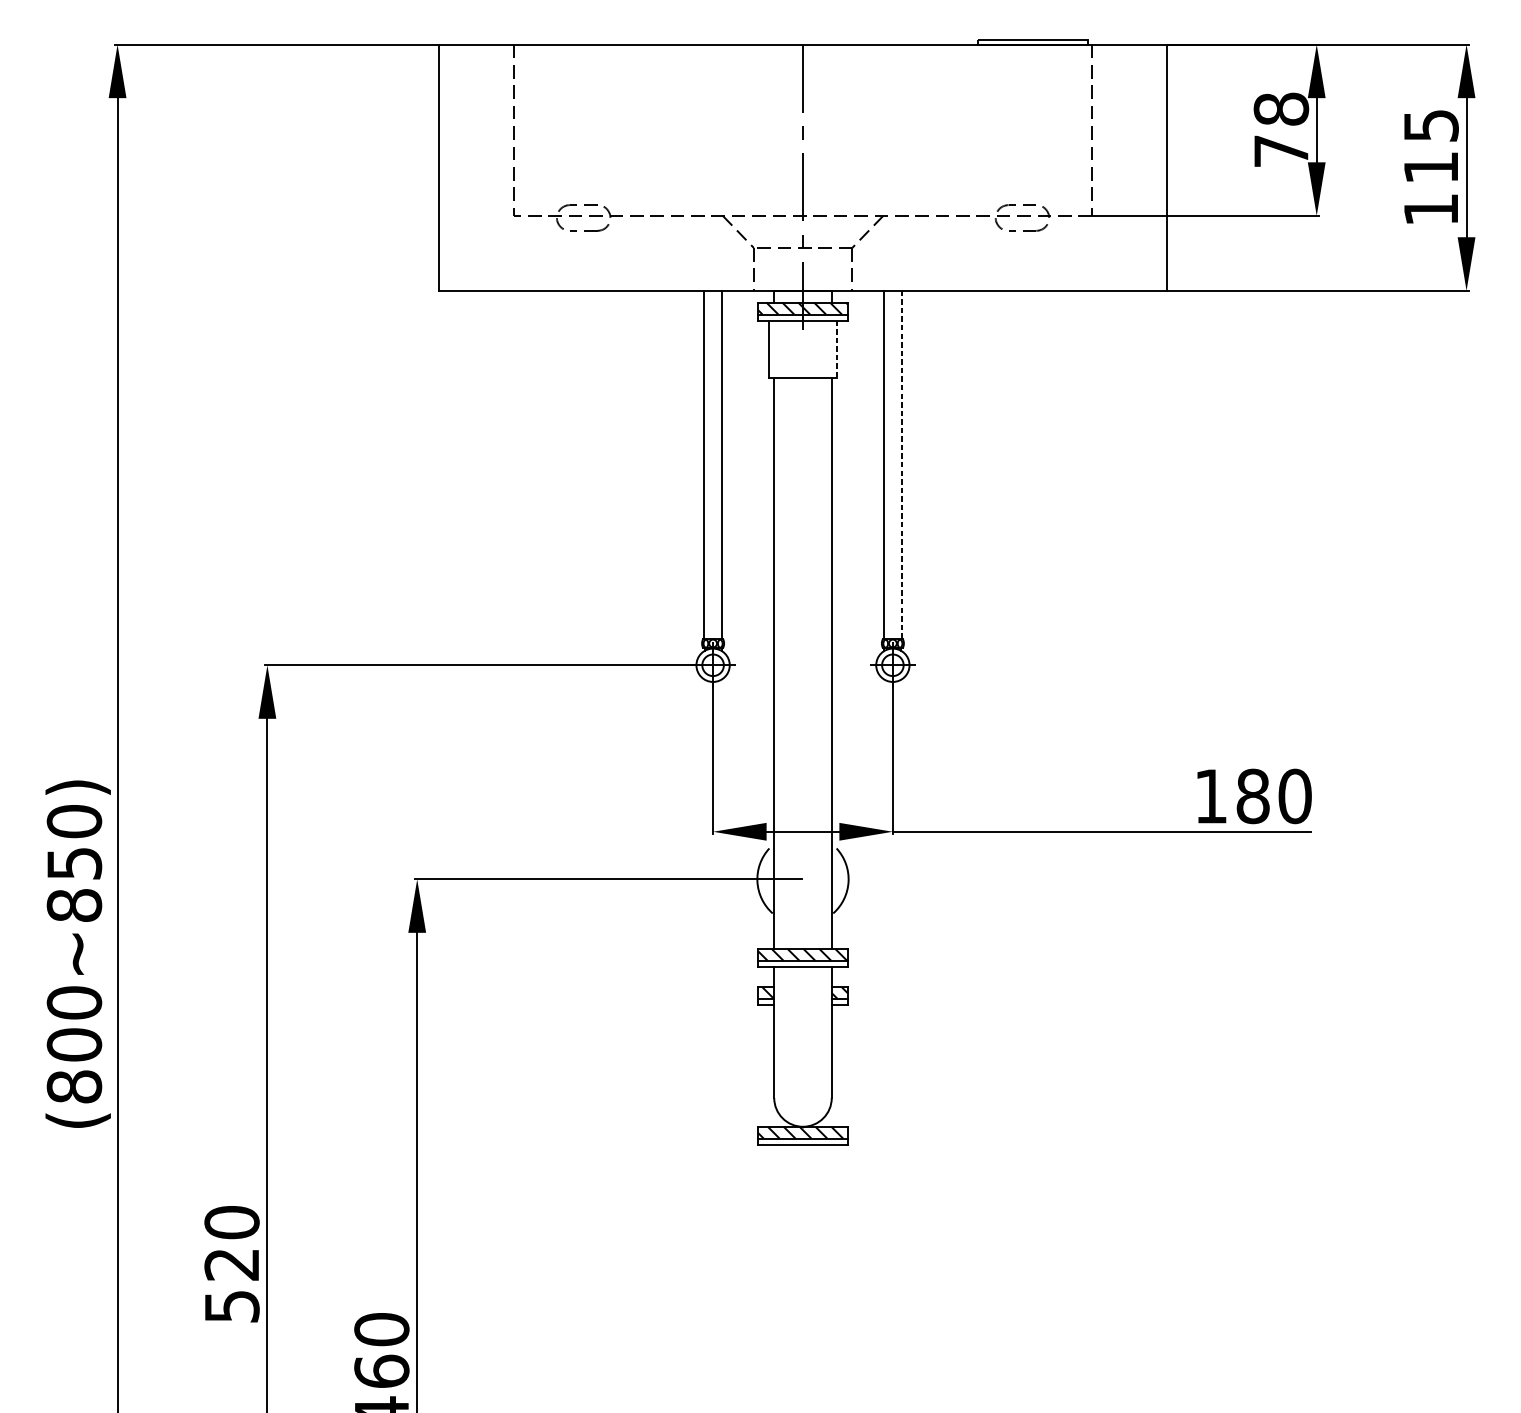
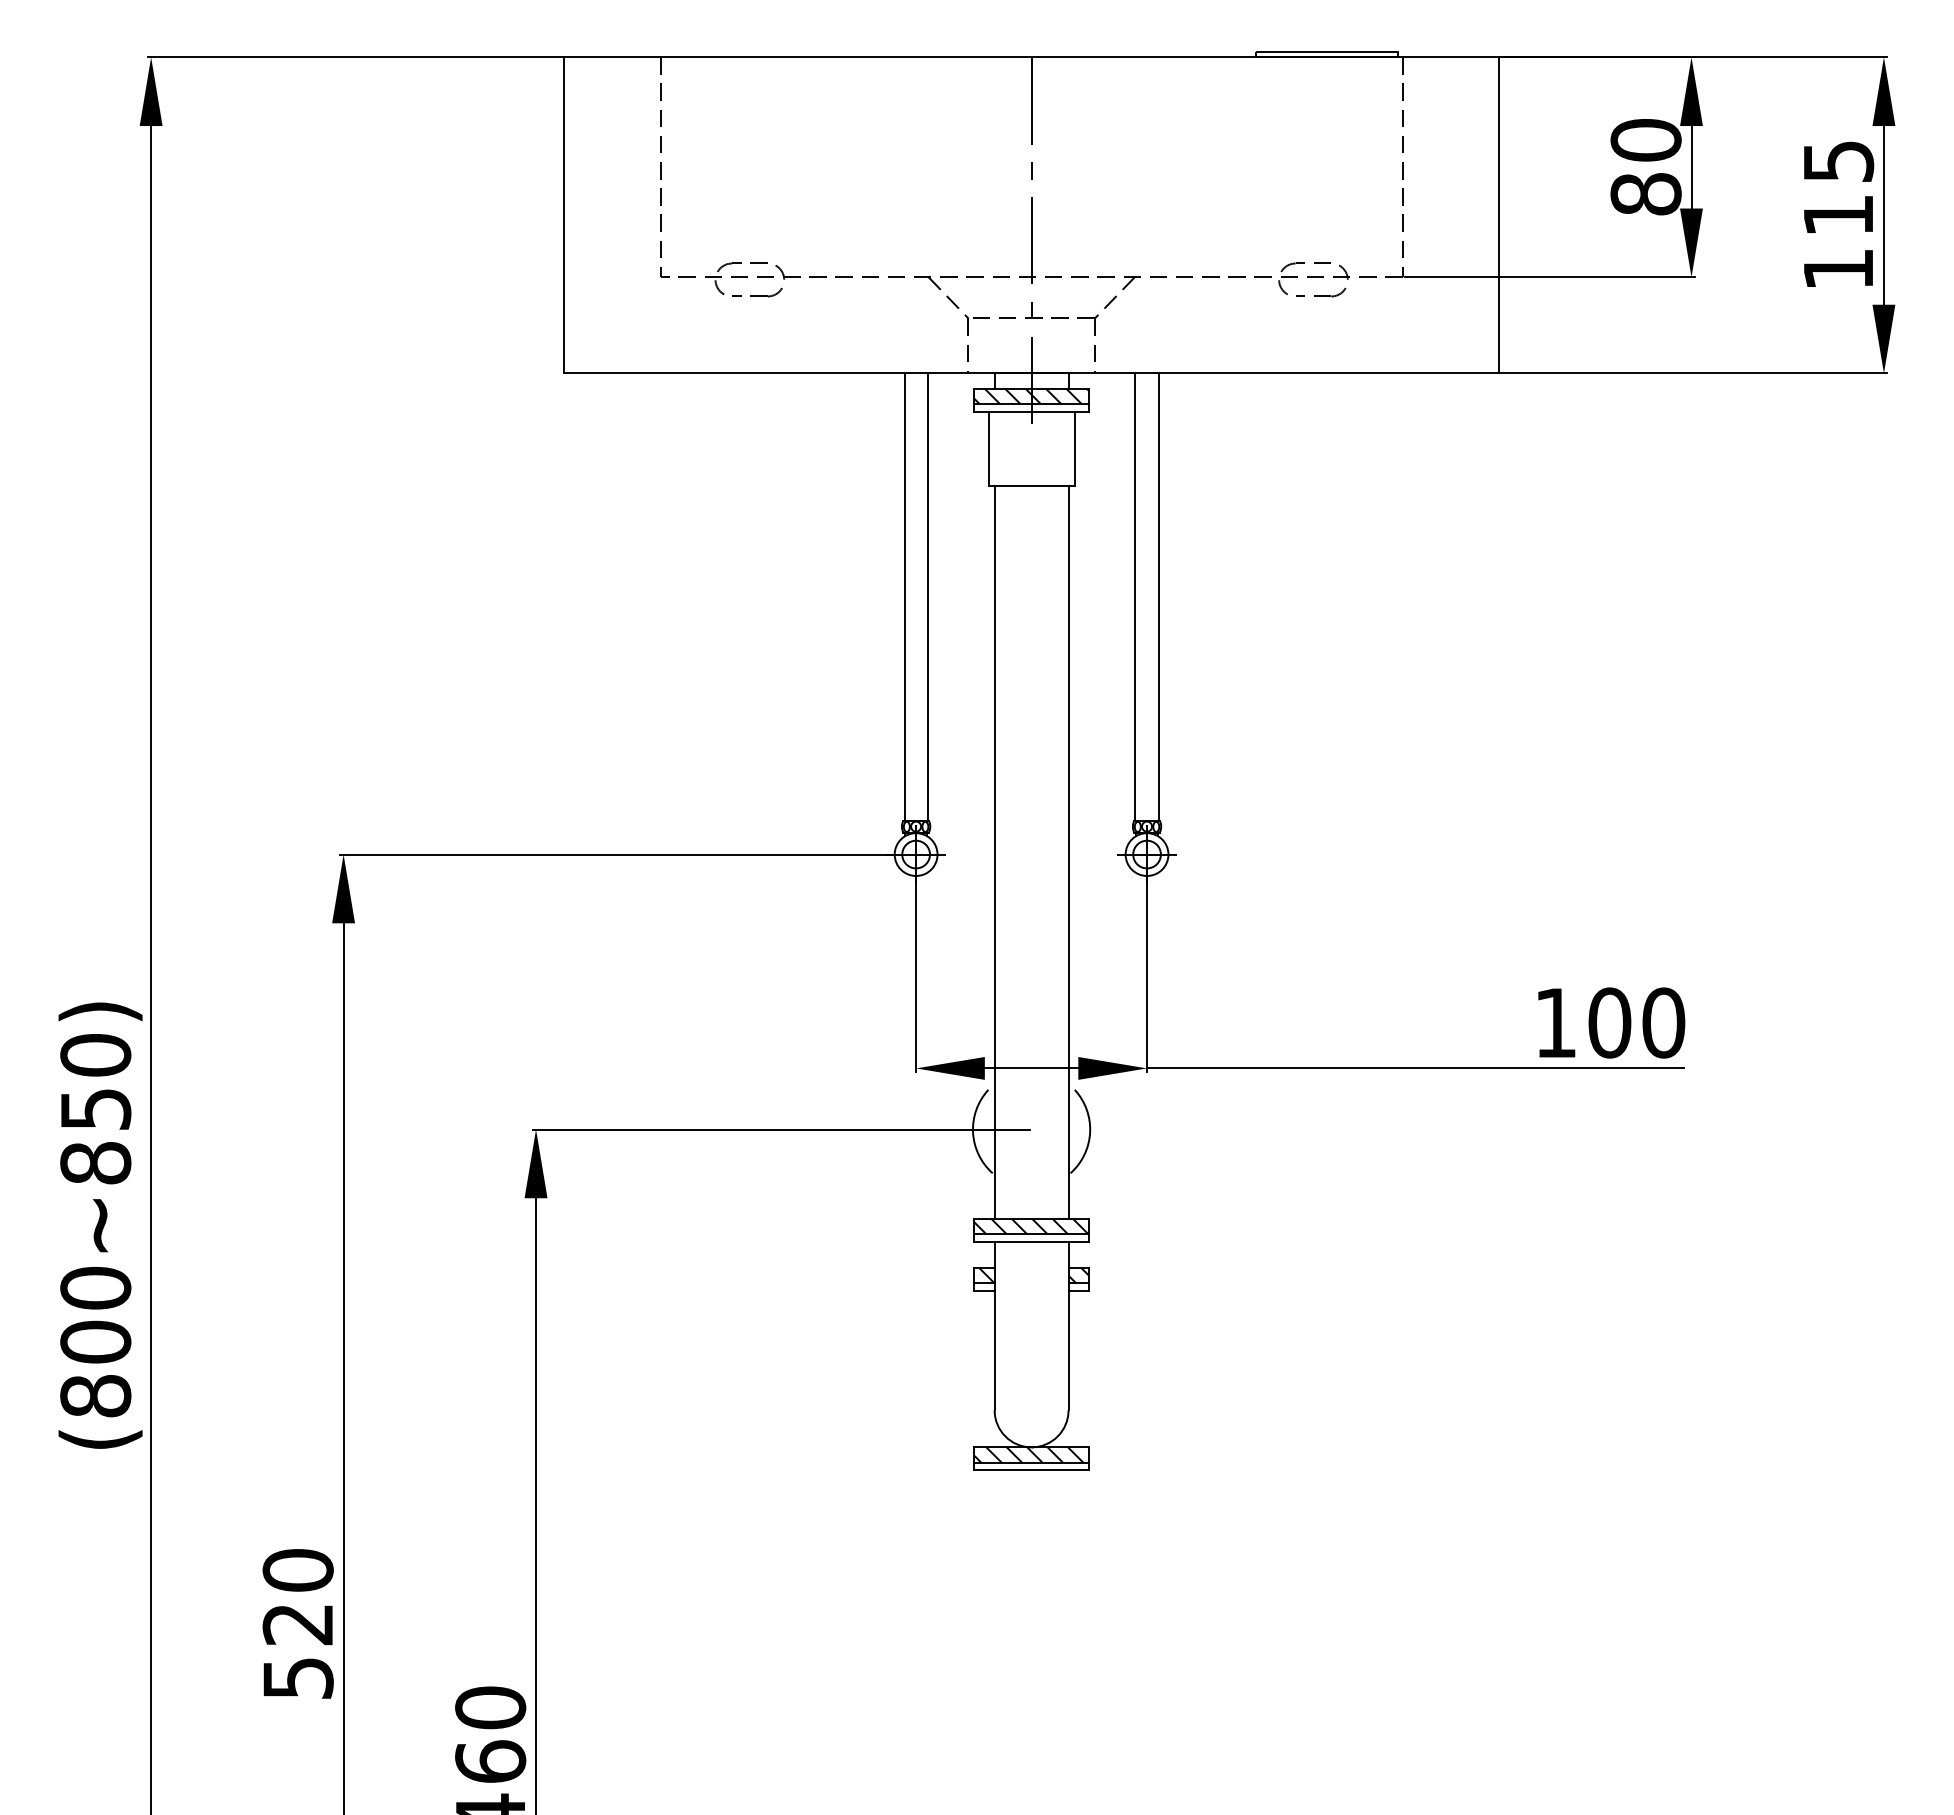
text: (1280, 130) -> (1645, 167), 78 -> 80
line: (836, 349) -> (1074, 449), dashed -> solid
line: (901, 465) -> (1158, 597), dashed -> solid
text: (1252, 796) -> (1609, 1022), 180 -> 100

